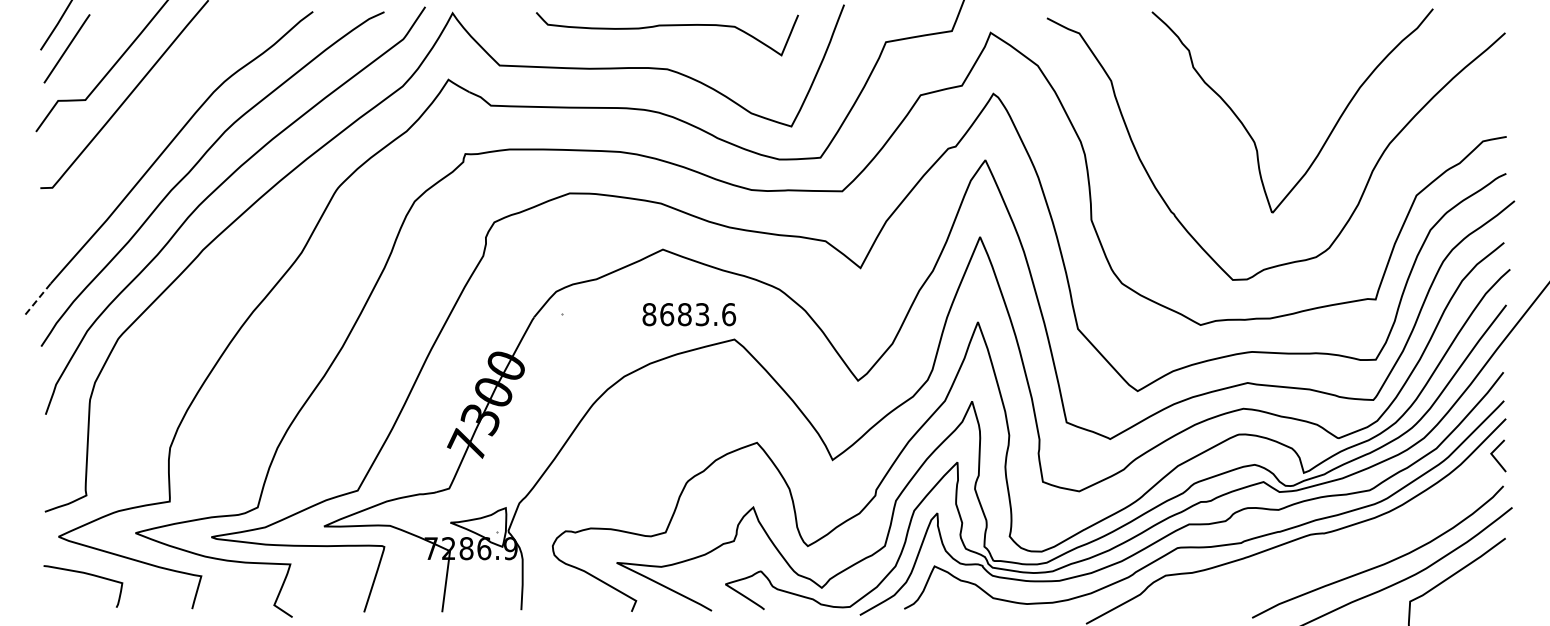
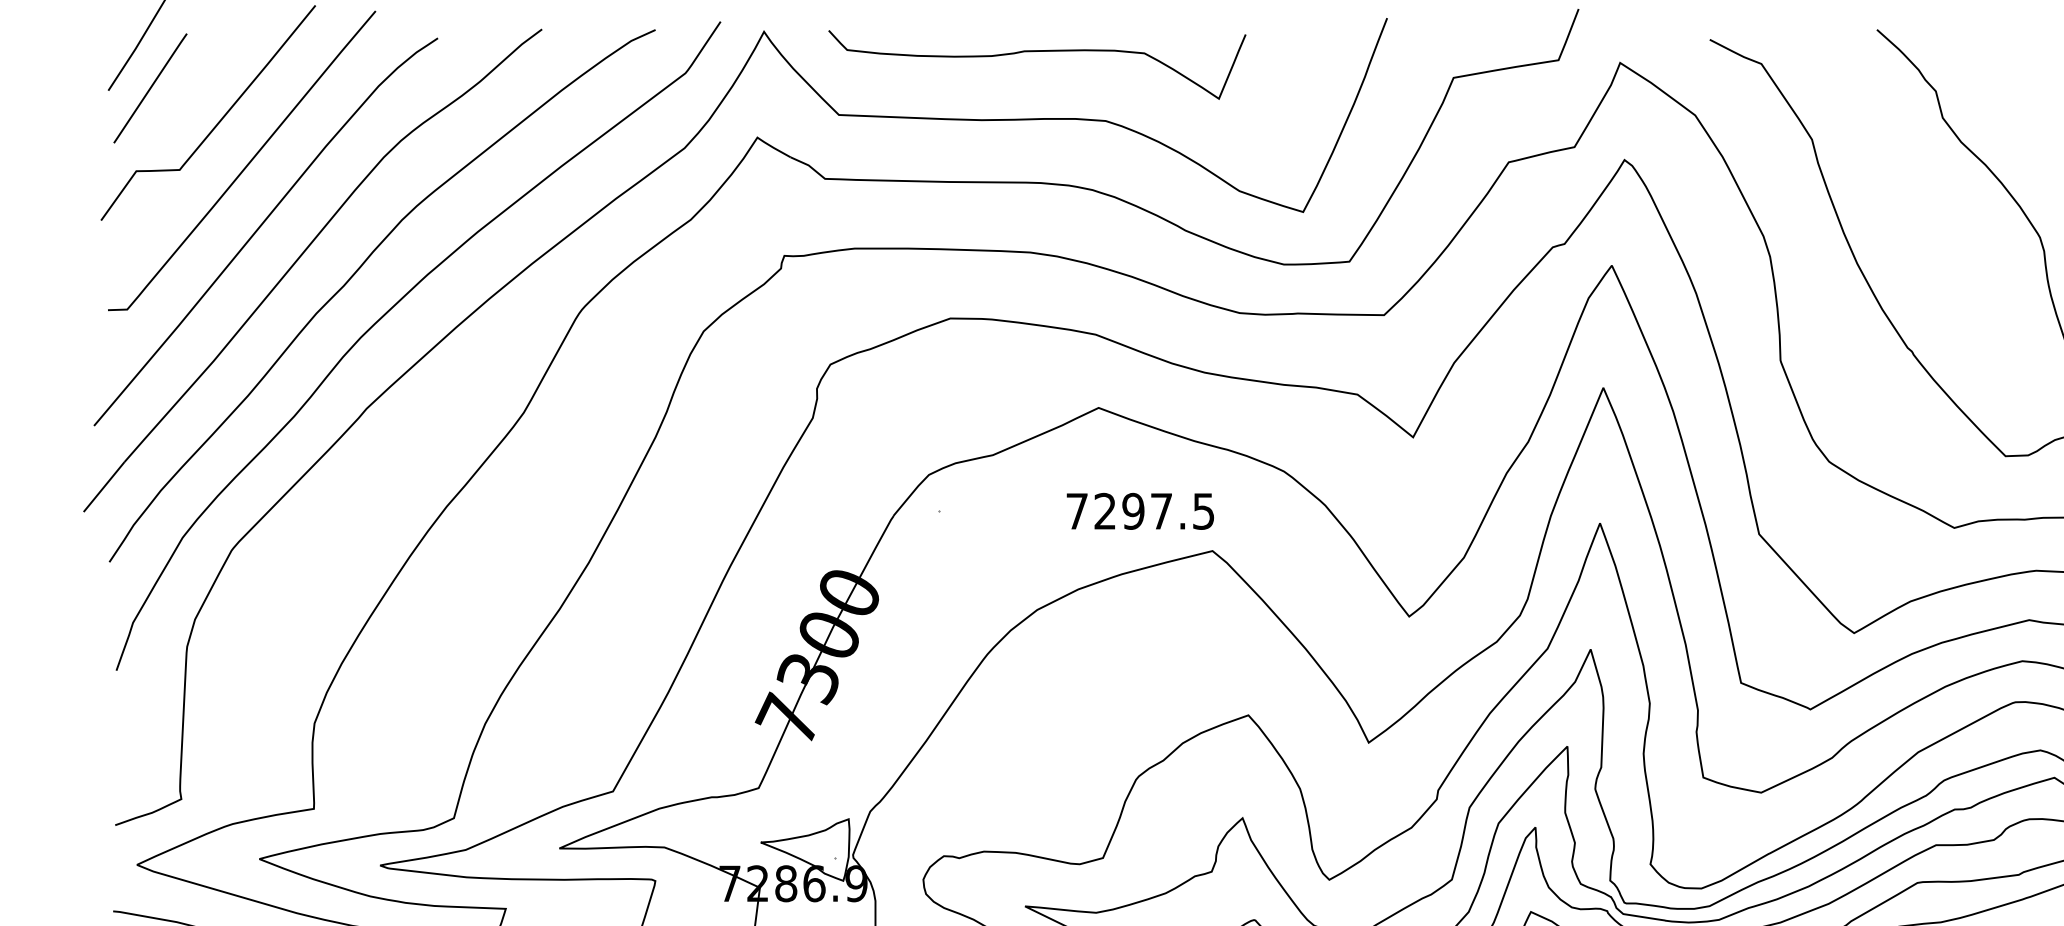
curve: (667, 26) -> (1037, 52), moved
curve: (137, 135) -> (262, 226), added
line: (37, 299) -> (103, 487), dashed -> solid
text: (689, 314) -> (1140, 511), 8683.6 -> 7297.5

